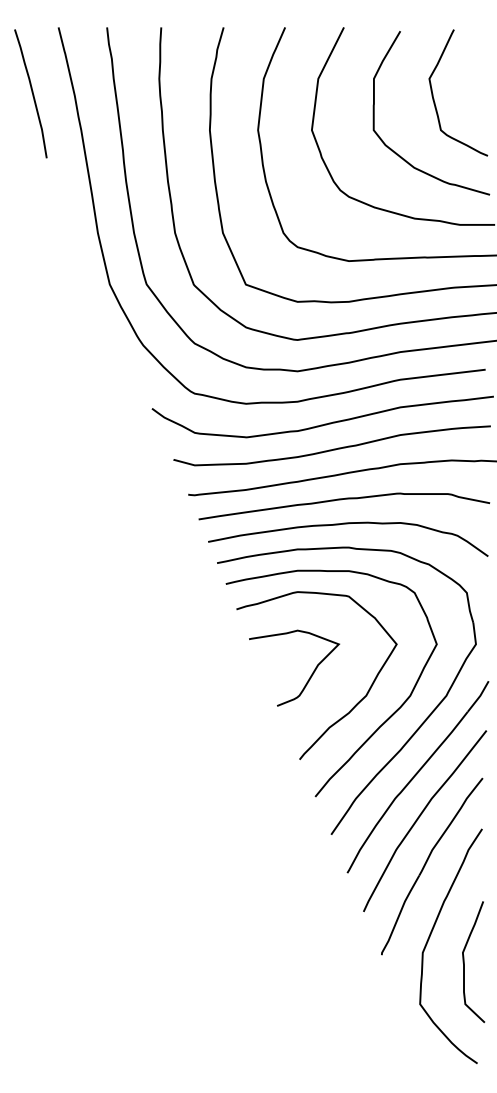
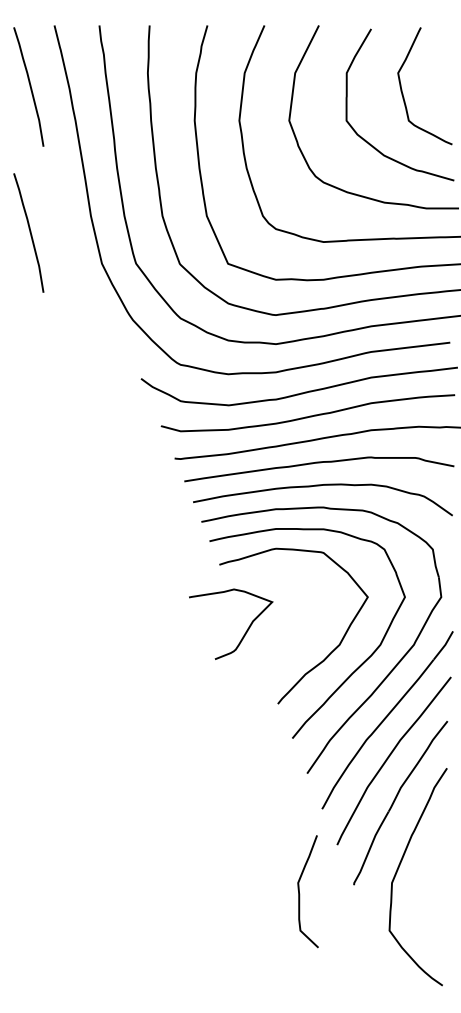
curve: (31, 250) -> (29, 232), added
curve: (310, 675) -> (245, 631), moved
curve: (465, 965) -> (300, 894), moved

